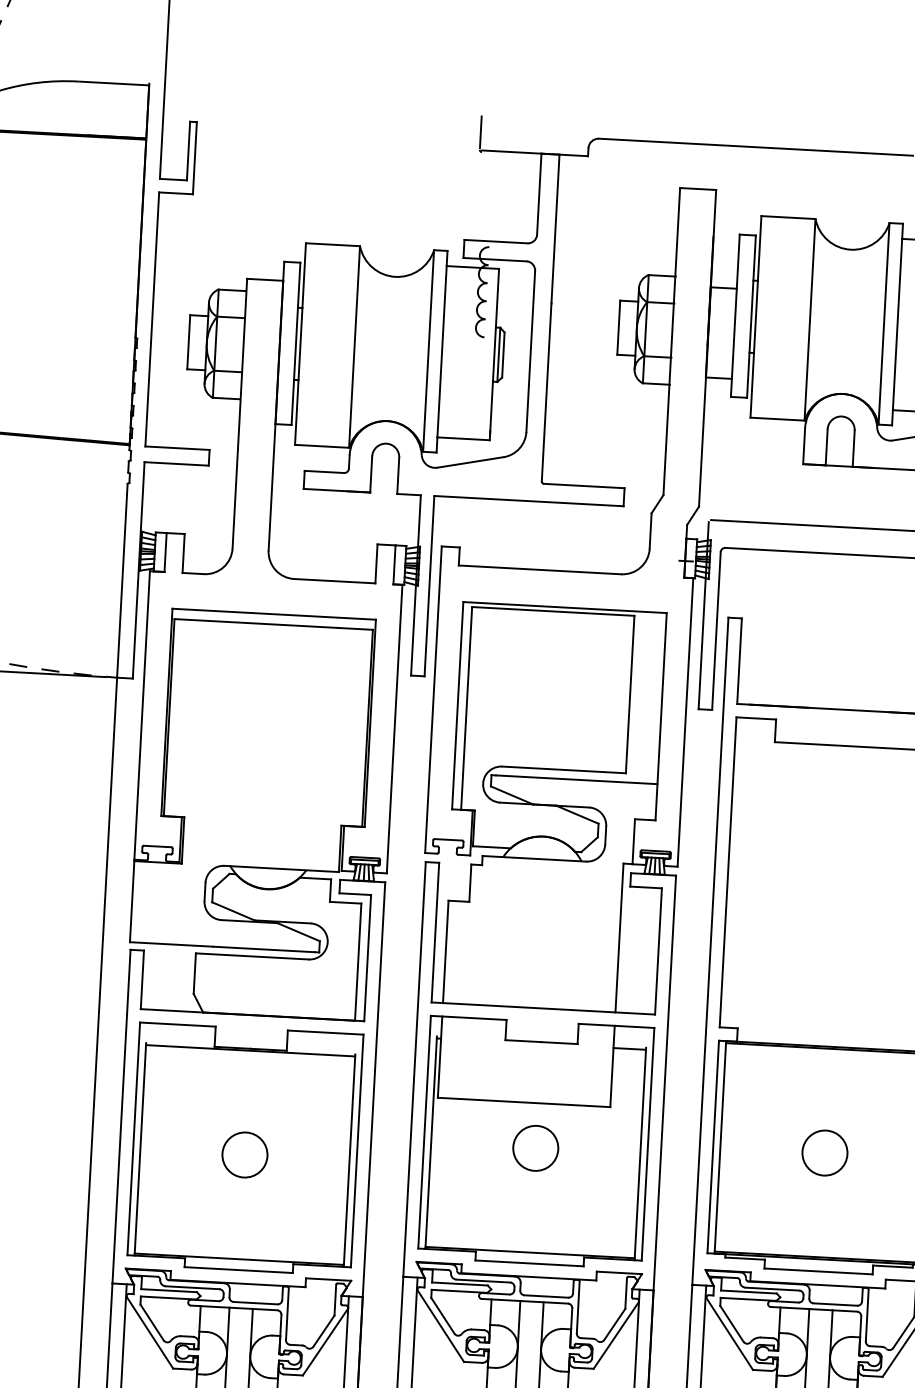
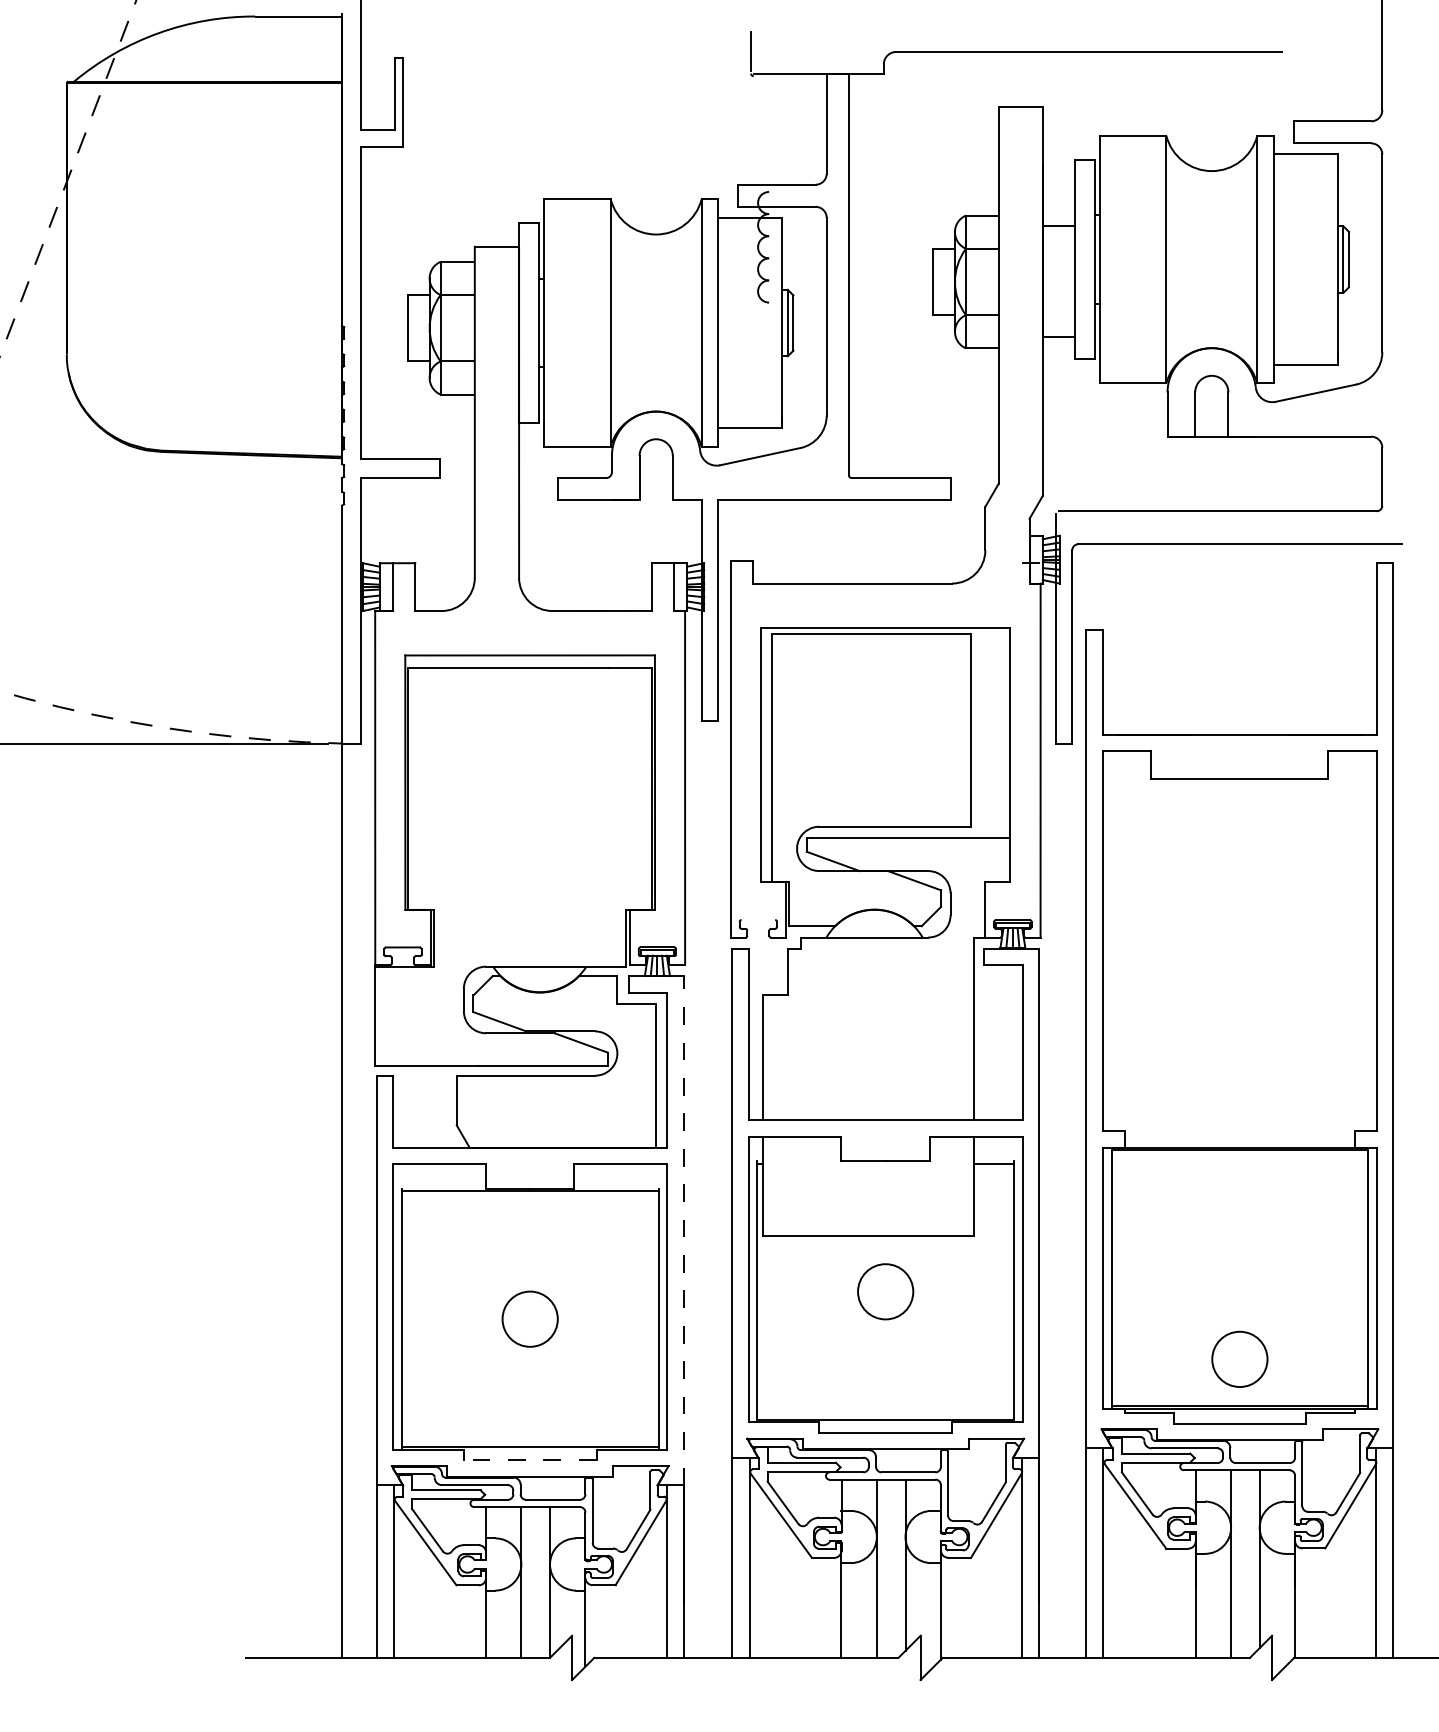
line: (448, 839) -> (758, 919), removed
line: (373, 1089) -> (683, 1230), solid -> dashed
circle: (824, 1152) -> (1239, 1358), moved
line: (238, 1270) -> (529, 1460), solid -> dashed

